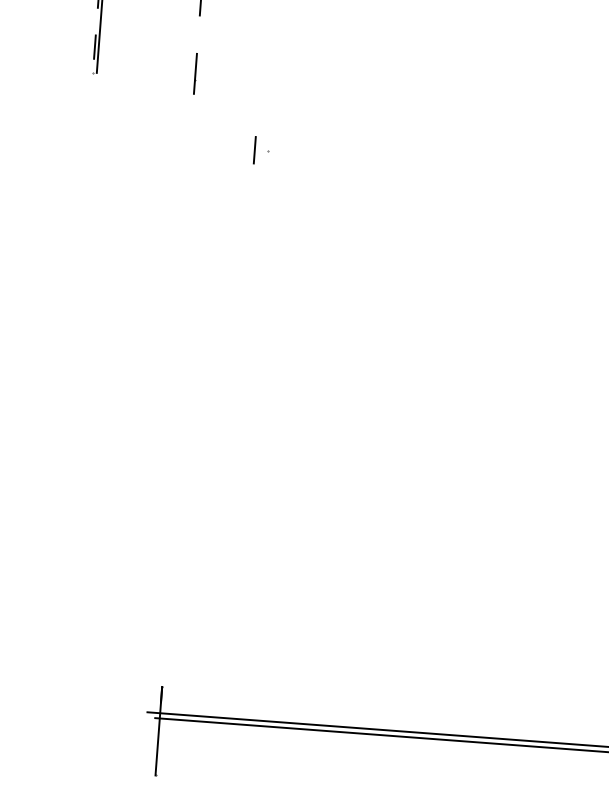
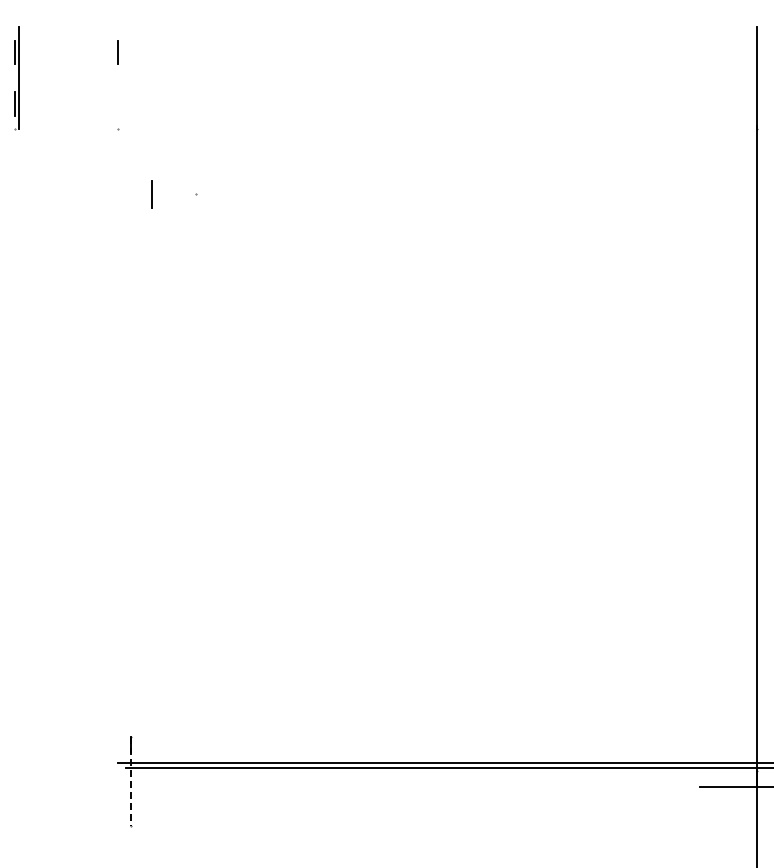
line: (195, 73) -> (117, 122), removed
line: (254, 150) -> (151, 194), moved
line: (158, 731) -> (130, 781), solid -> dashed

